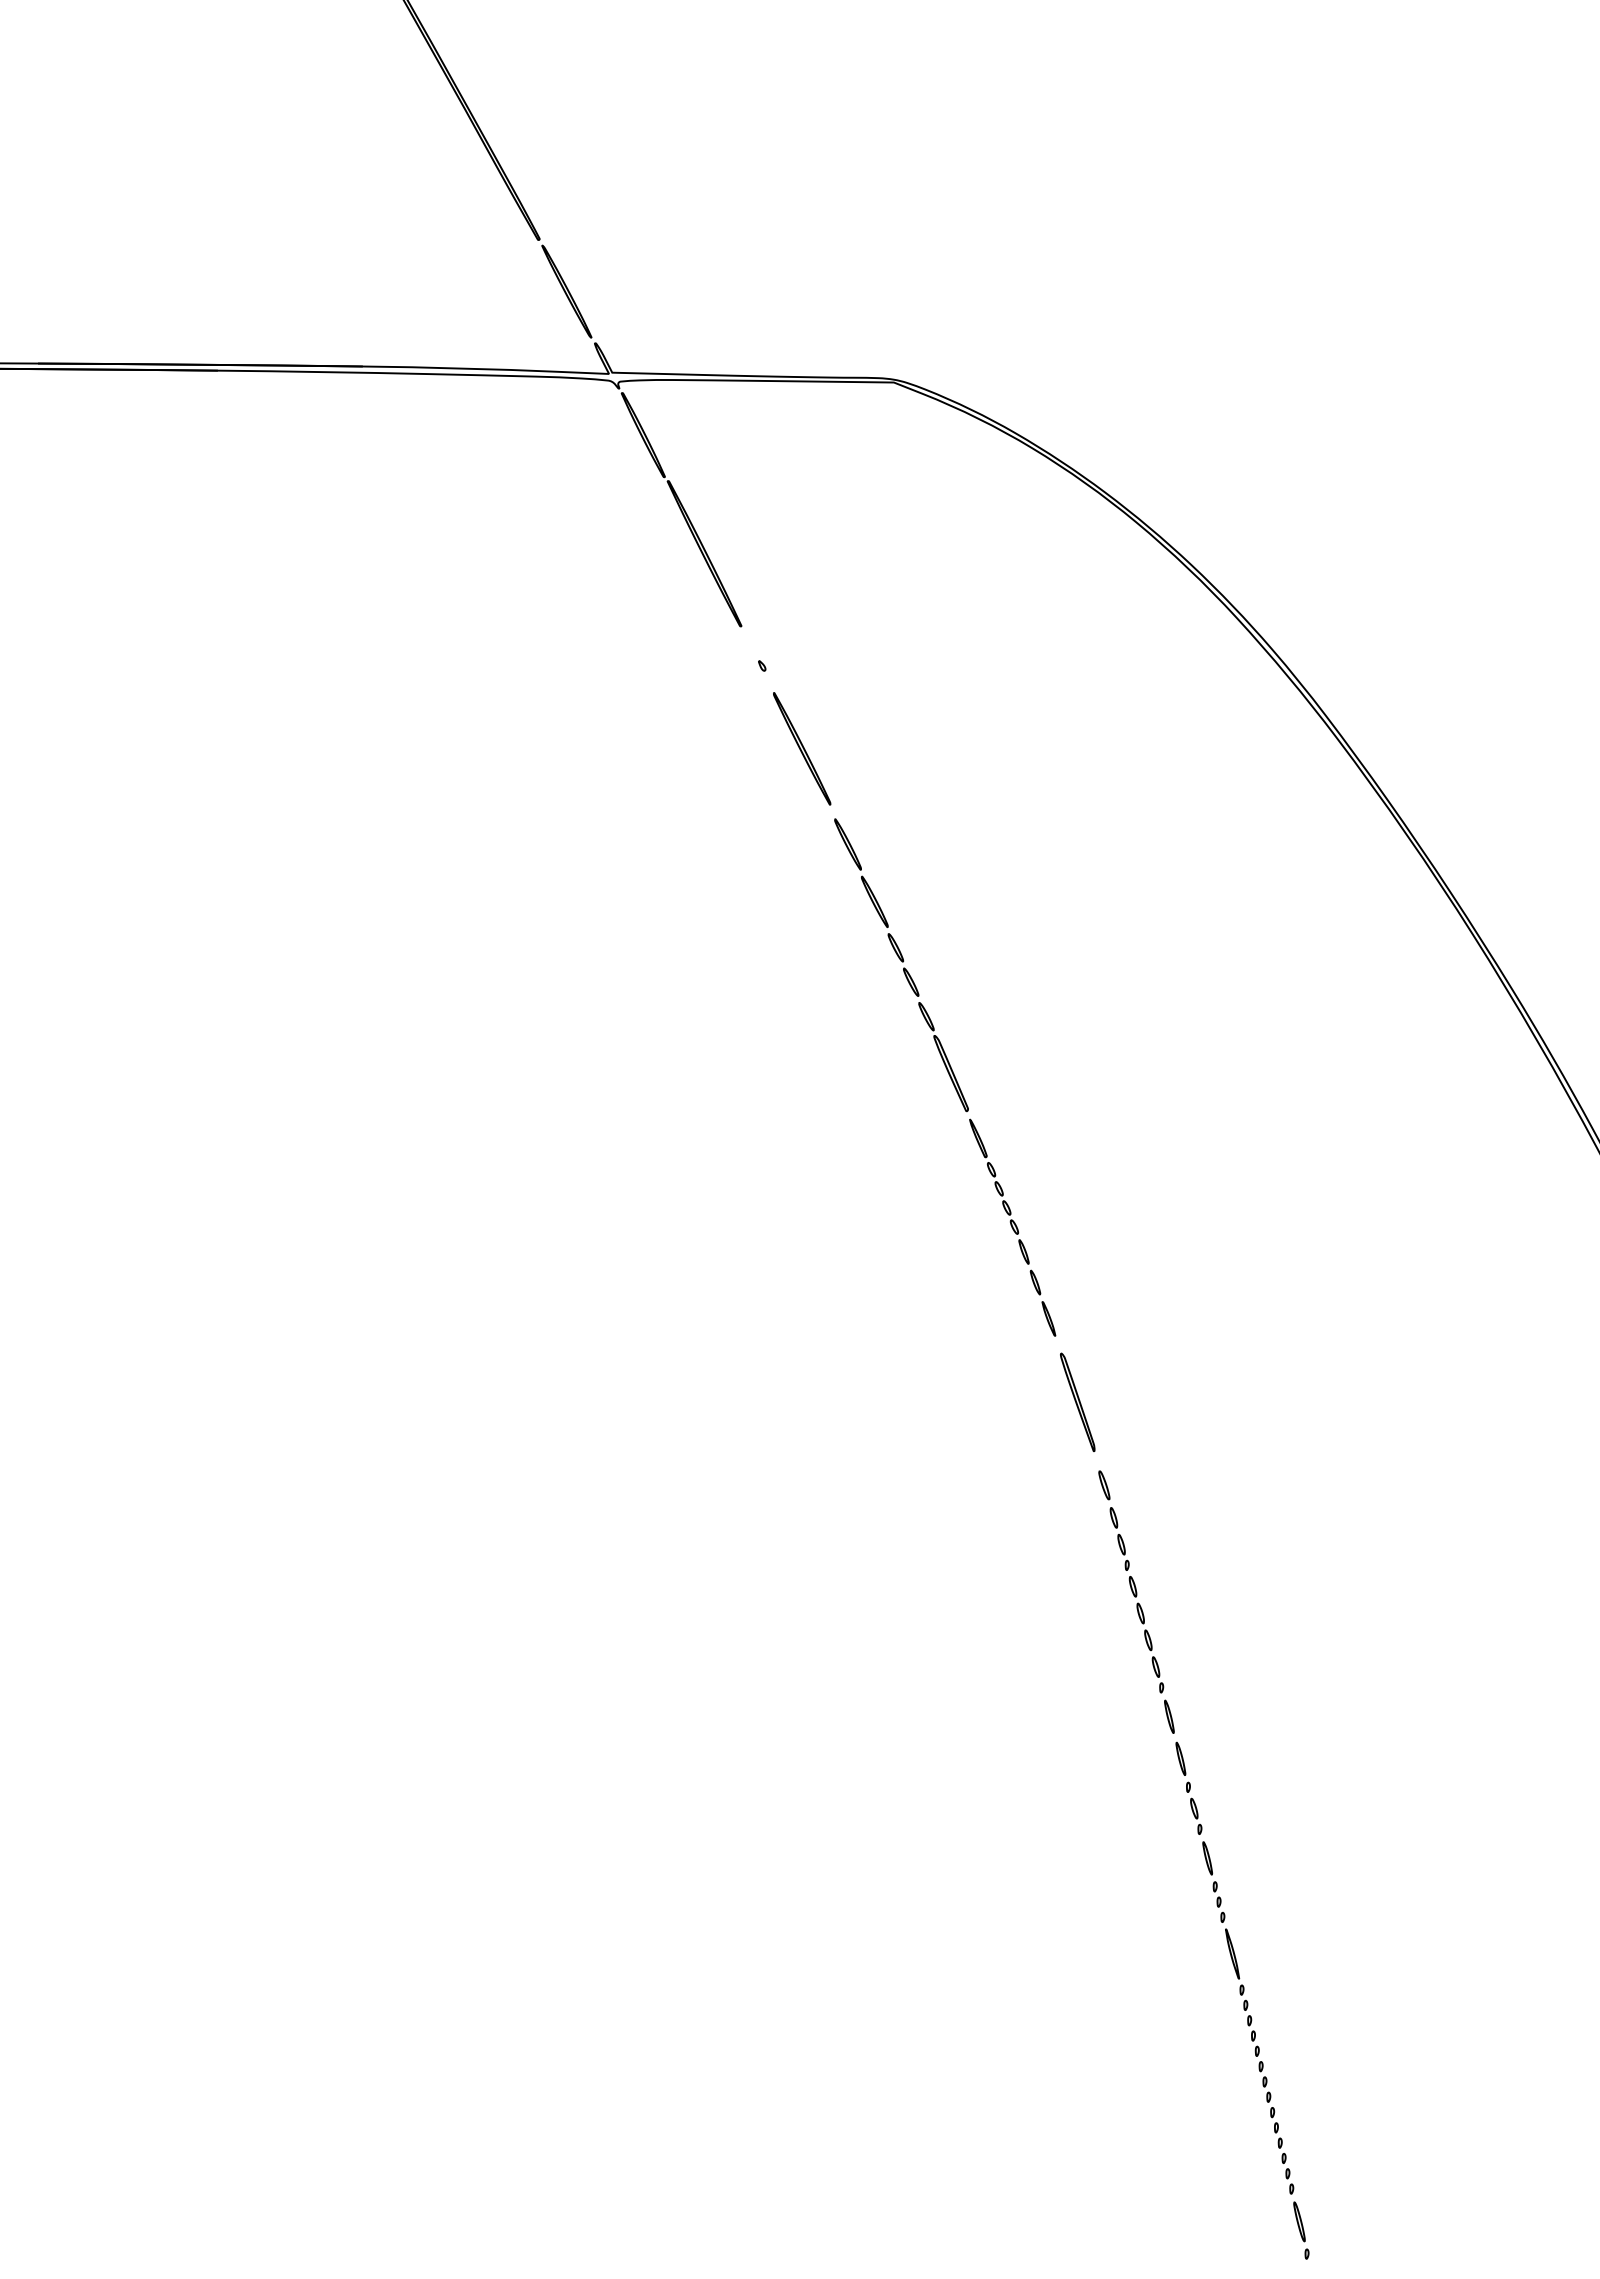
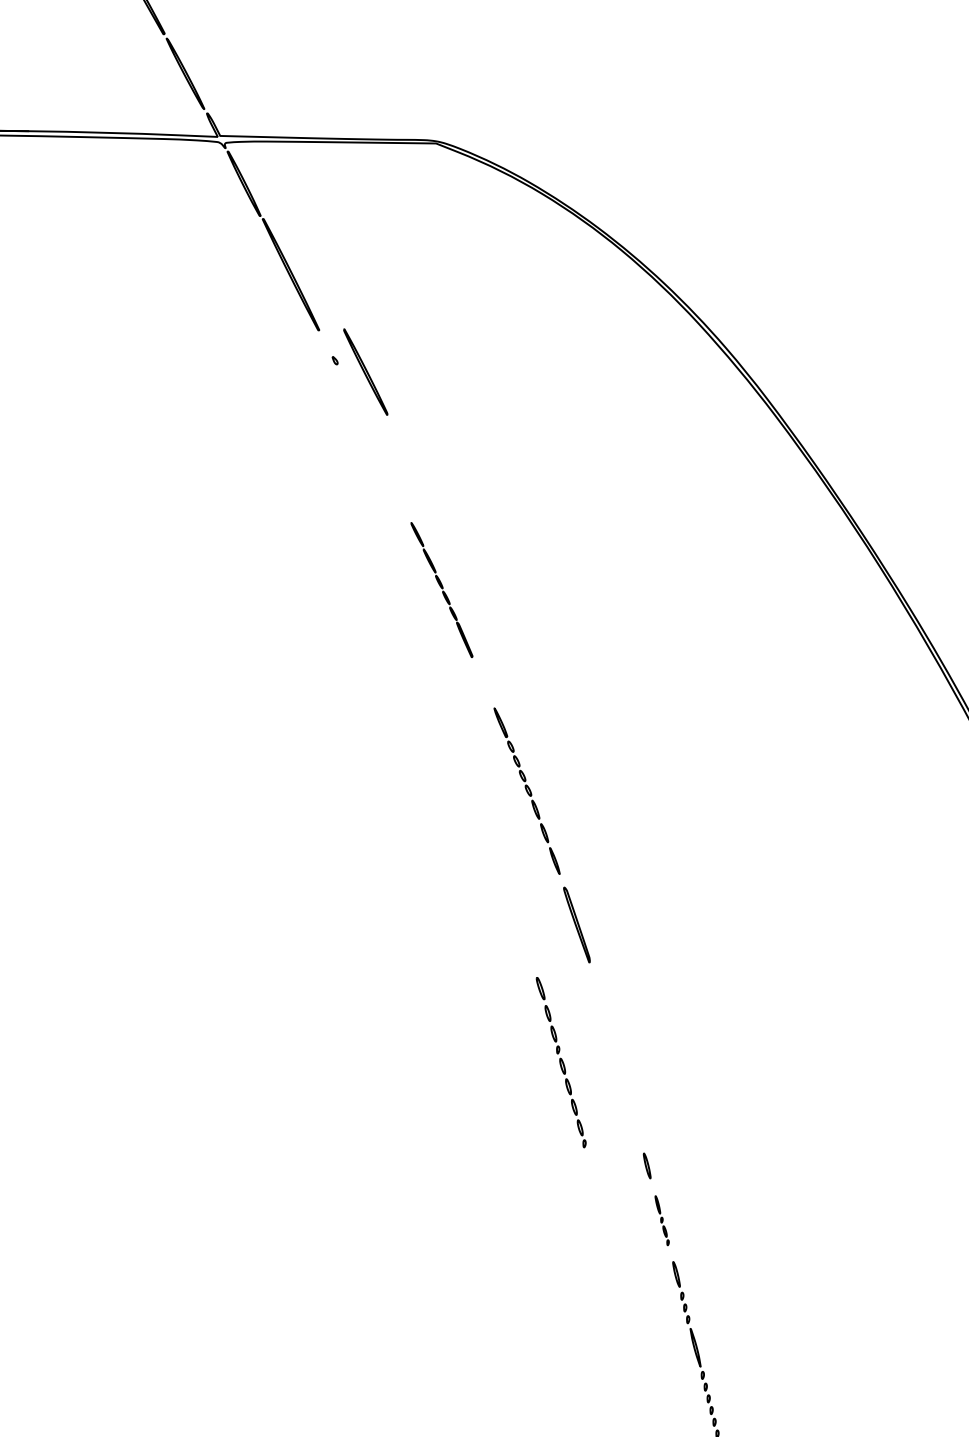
part: (802, 748) -> (366, 371), moved
part: (901, 965) -> (441, 590), size x0.6
part: (1131, 1581) -> (561, 1062), moved
part: (1188, 1787) -> (661, 1220), size x0.7

